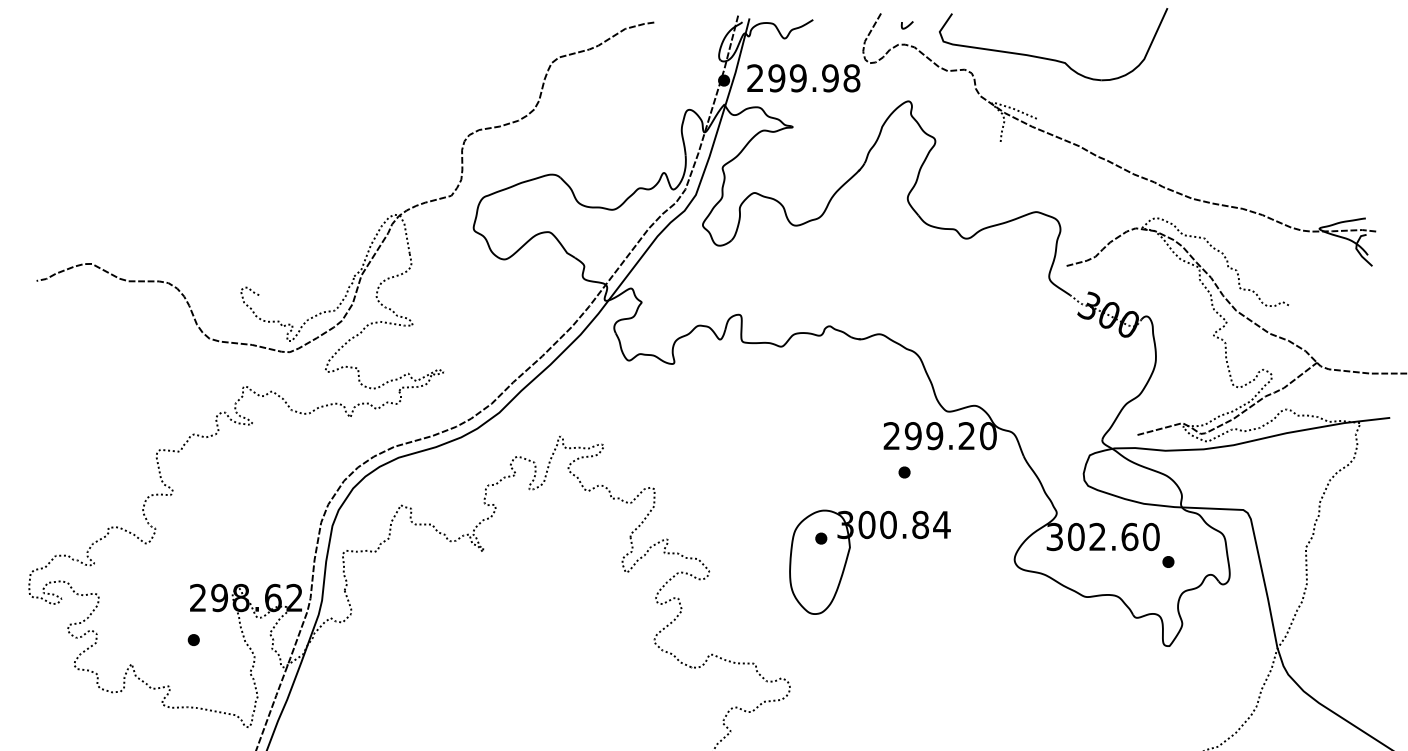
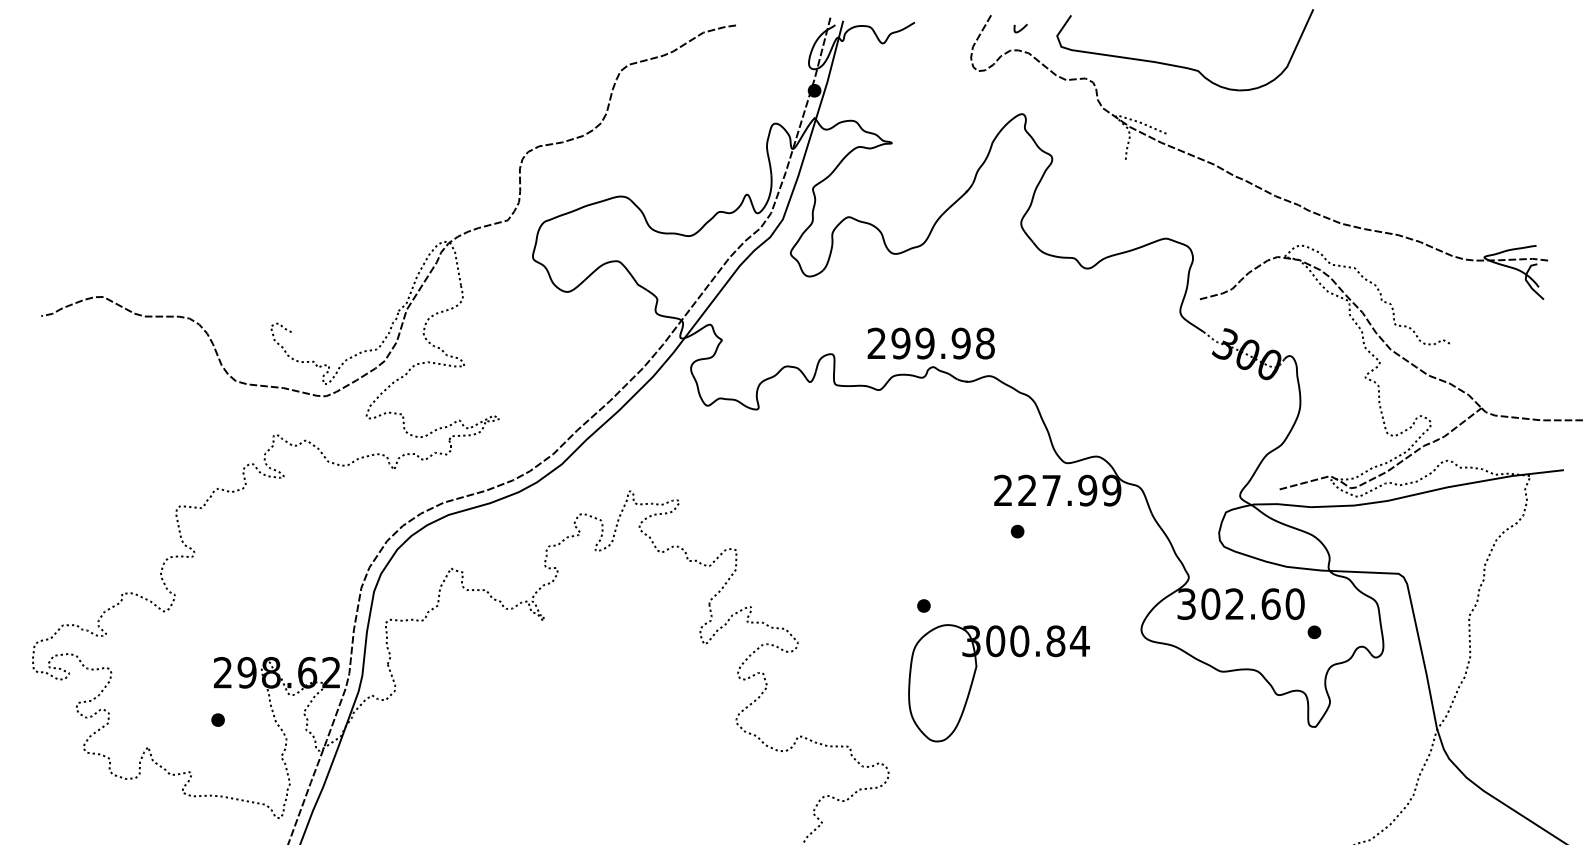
text: (803, 78) -> (930, 343), moved
text: (950, 436) -> (1069, 491), 299.20 -> 227.99
part: (848, 557) -> (974, 677), moved

